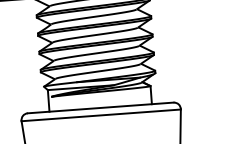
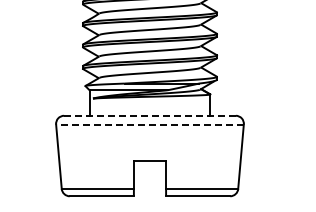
line: (101, 107) -> (150, 115), solid -> dashed
line: (100, 115) -> (149, 124), solid -> dashed

